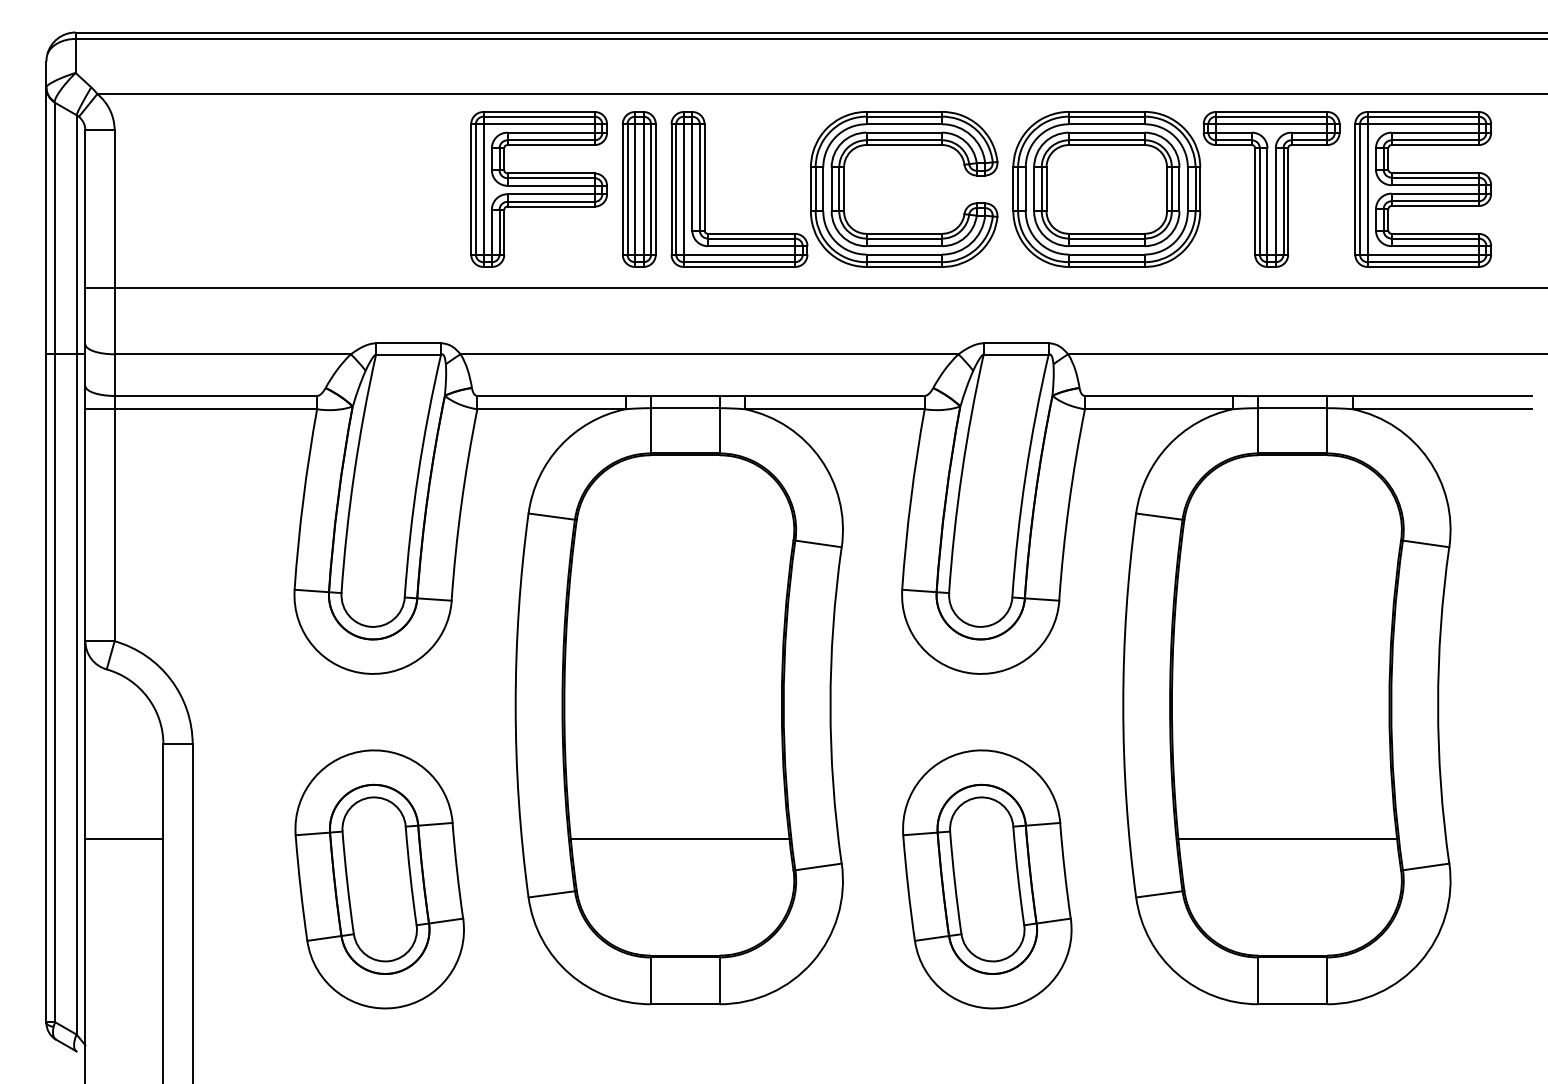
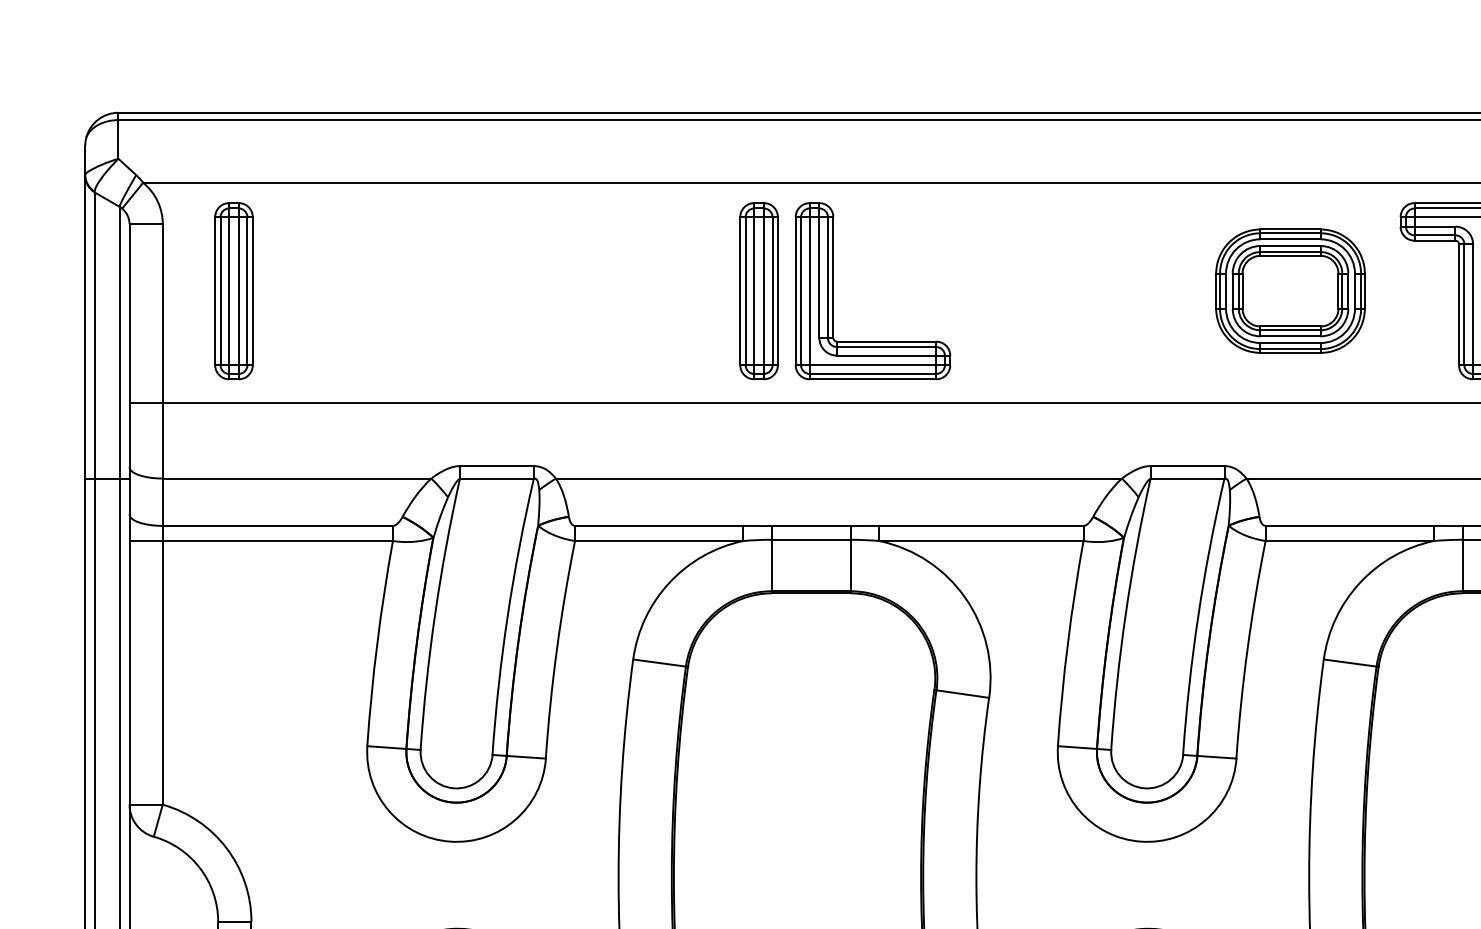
part: (904, 145) -> (1060, 241), removed
part: (176, 189) -> (233, 291), added
part: (538, 189) -> (644, 291), removed
part: (1106, 189) -> (1290, 291), size x0.7

